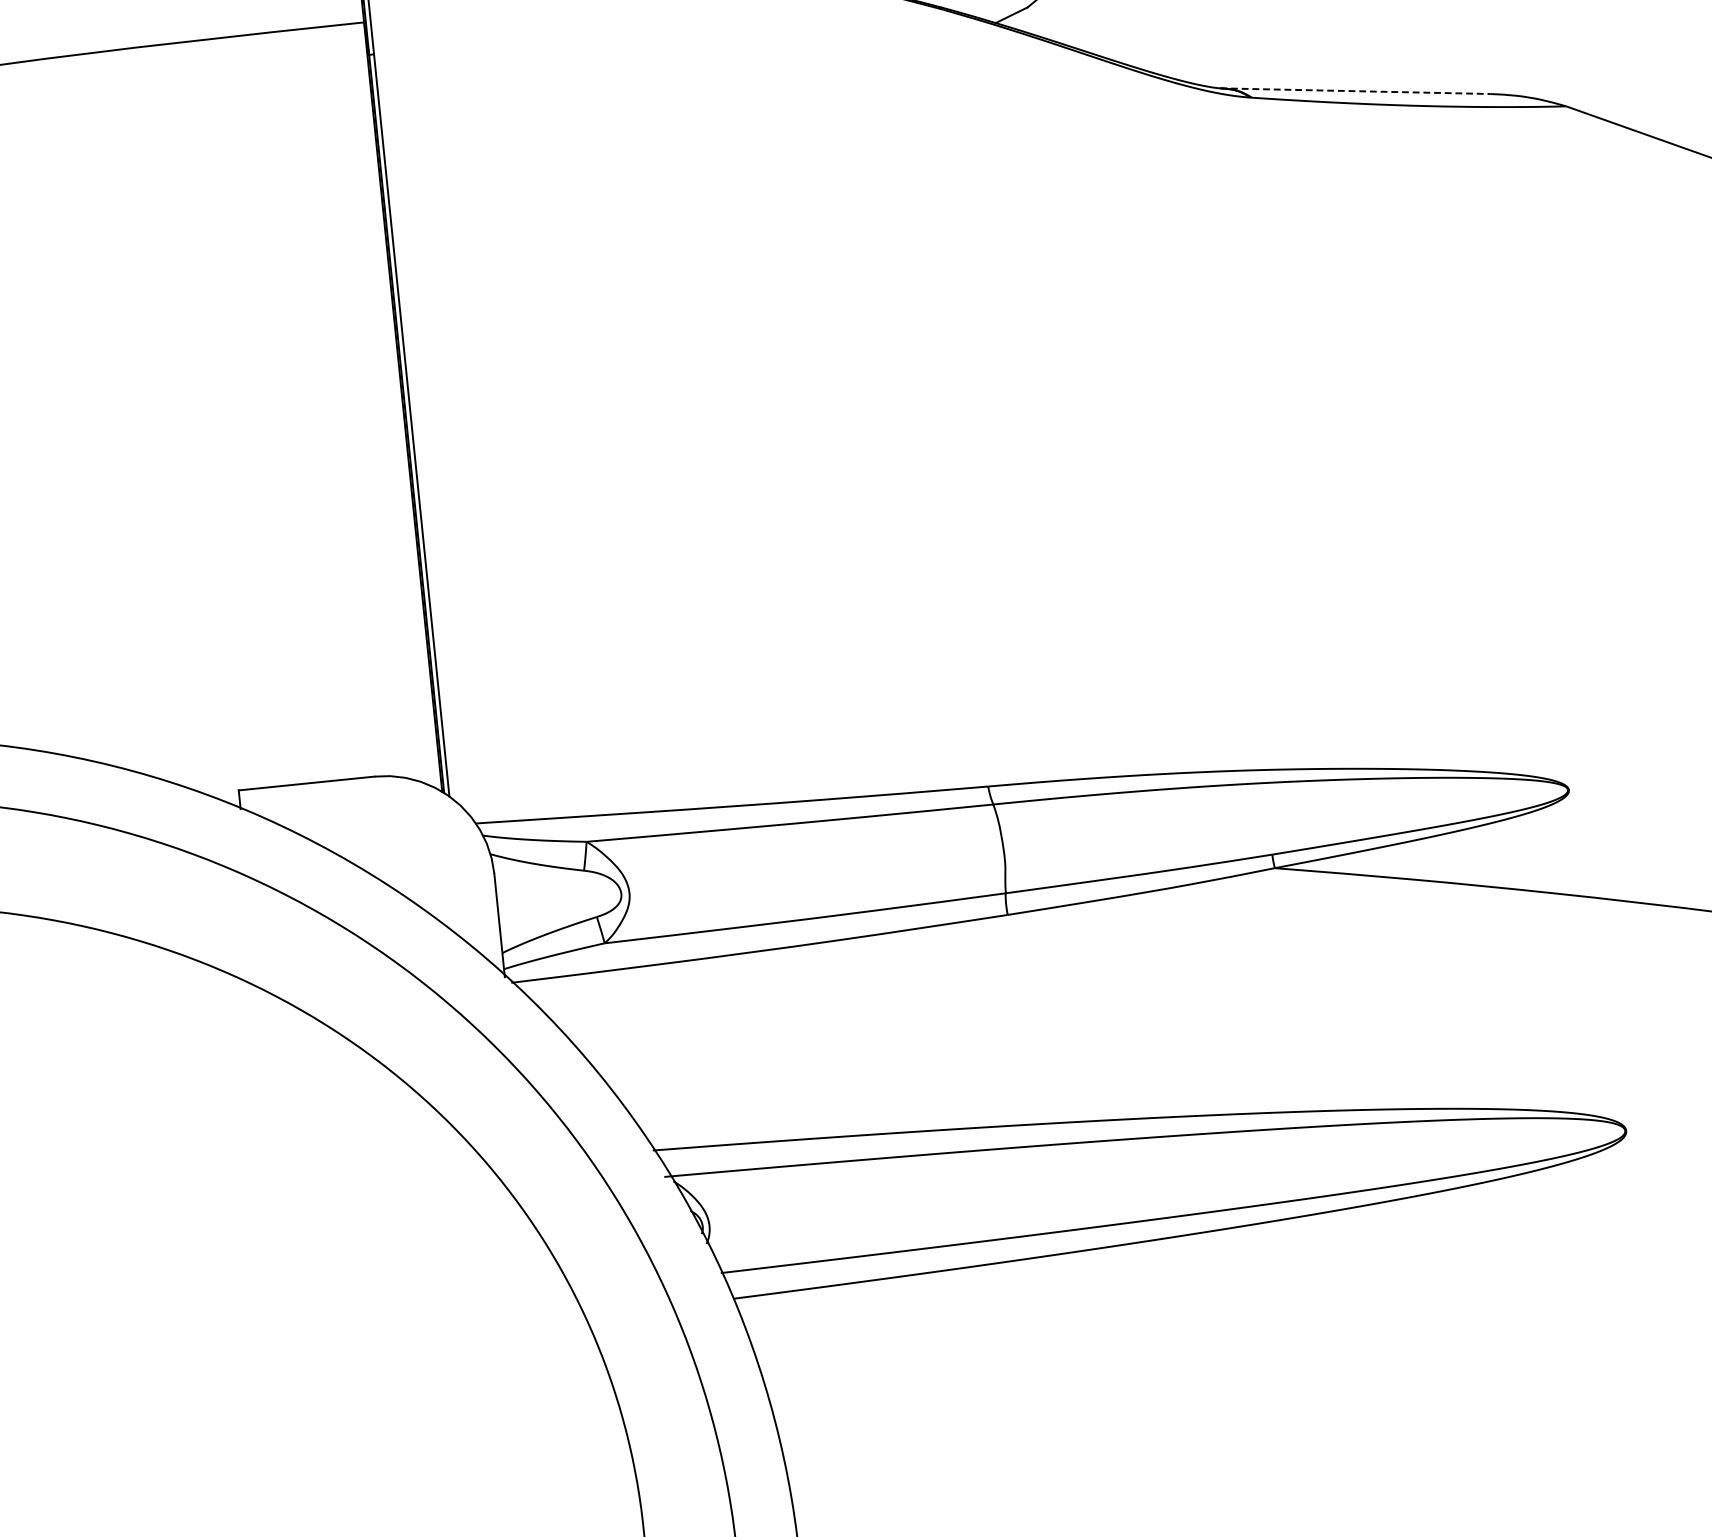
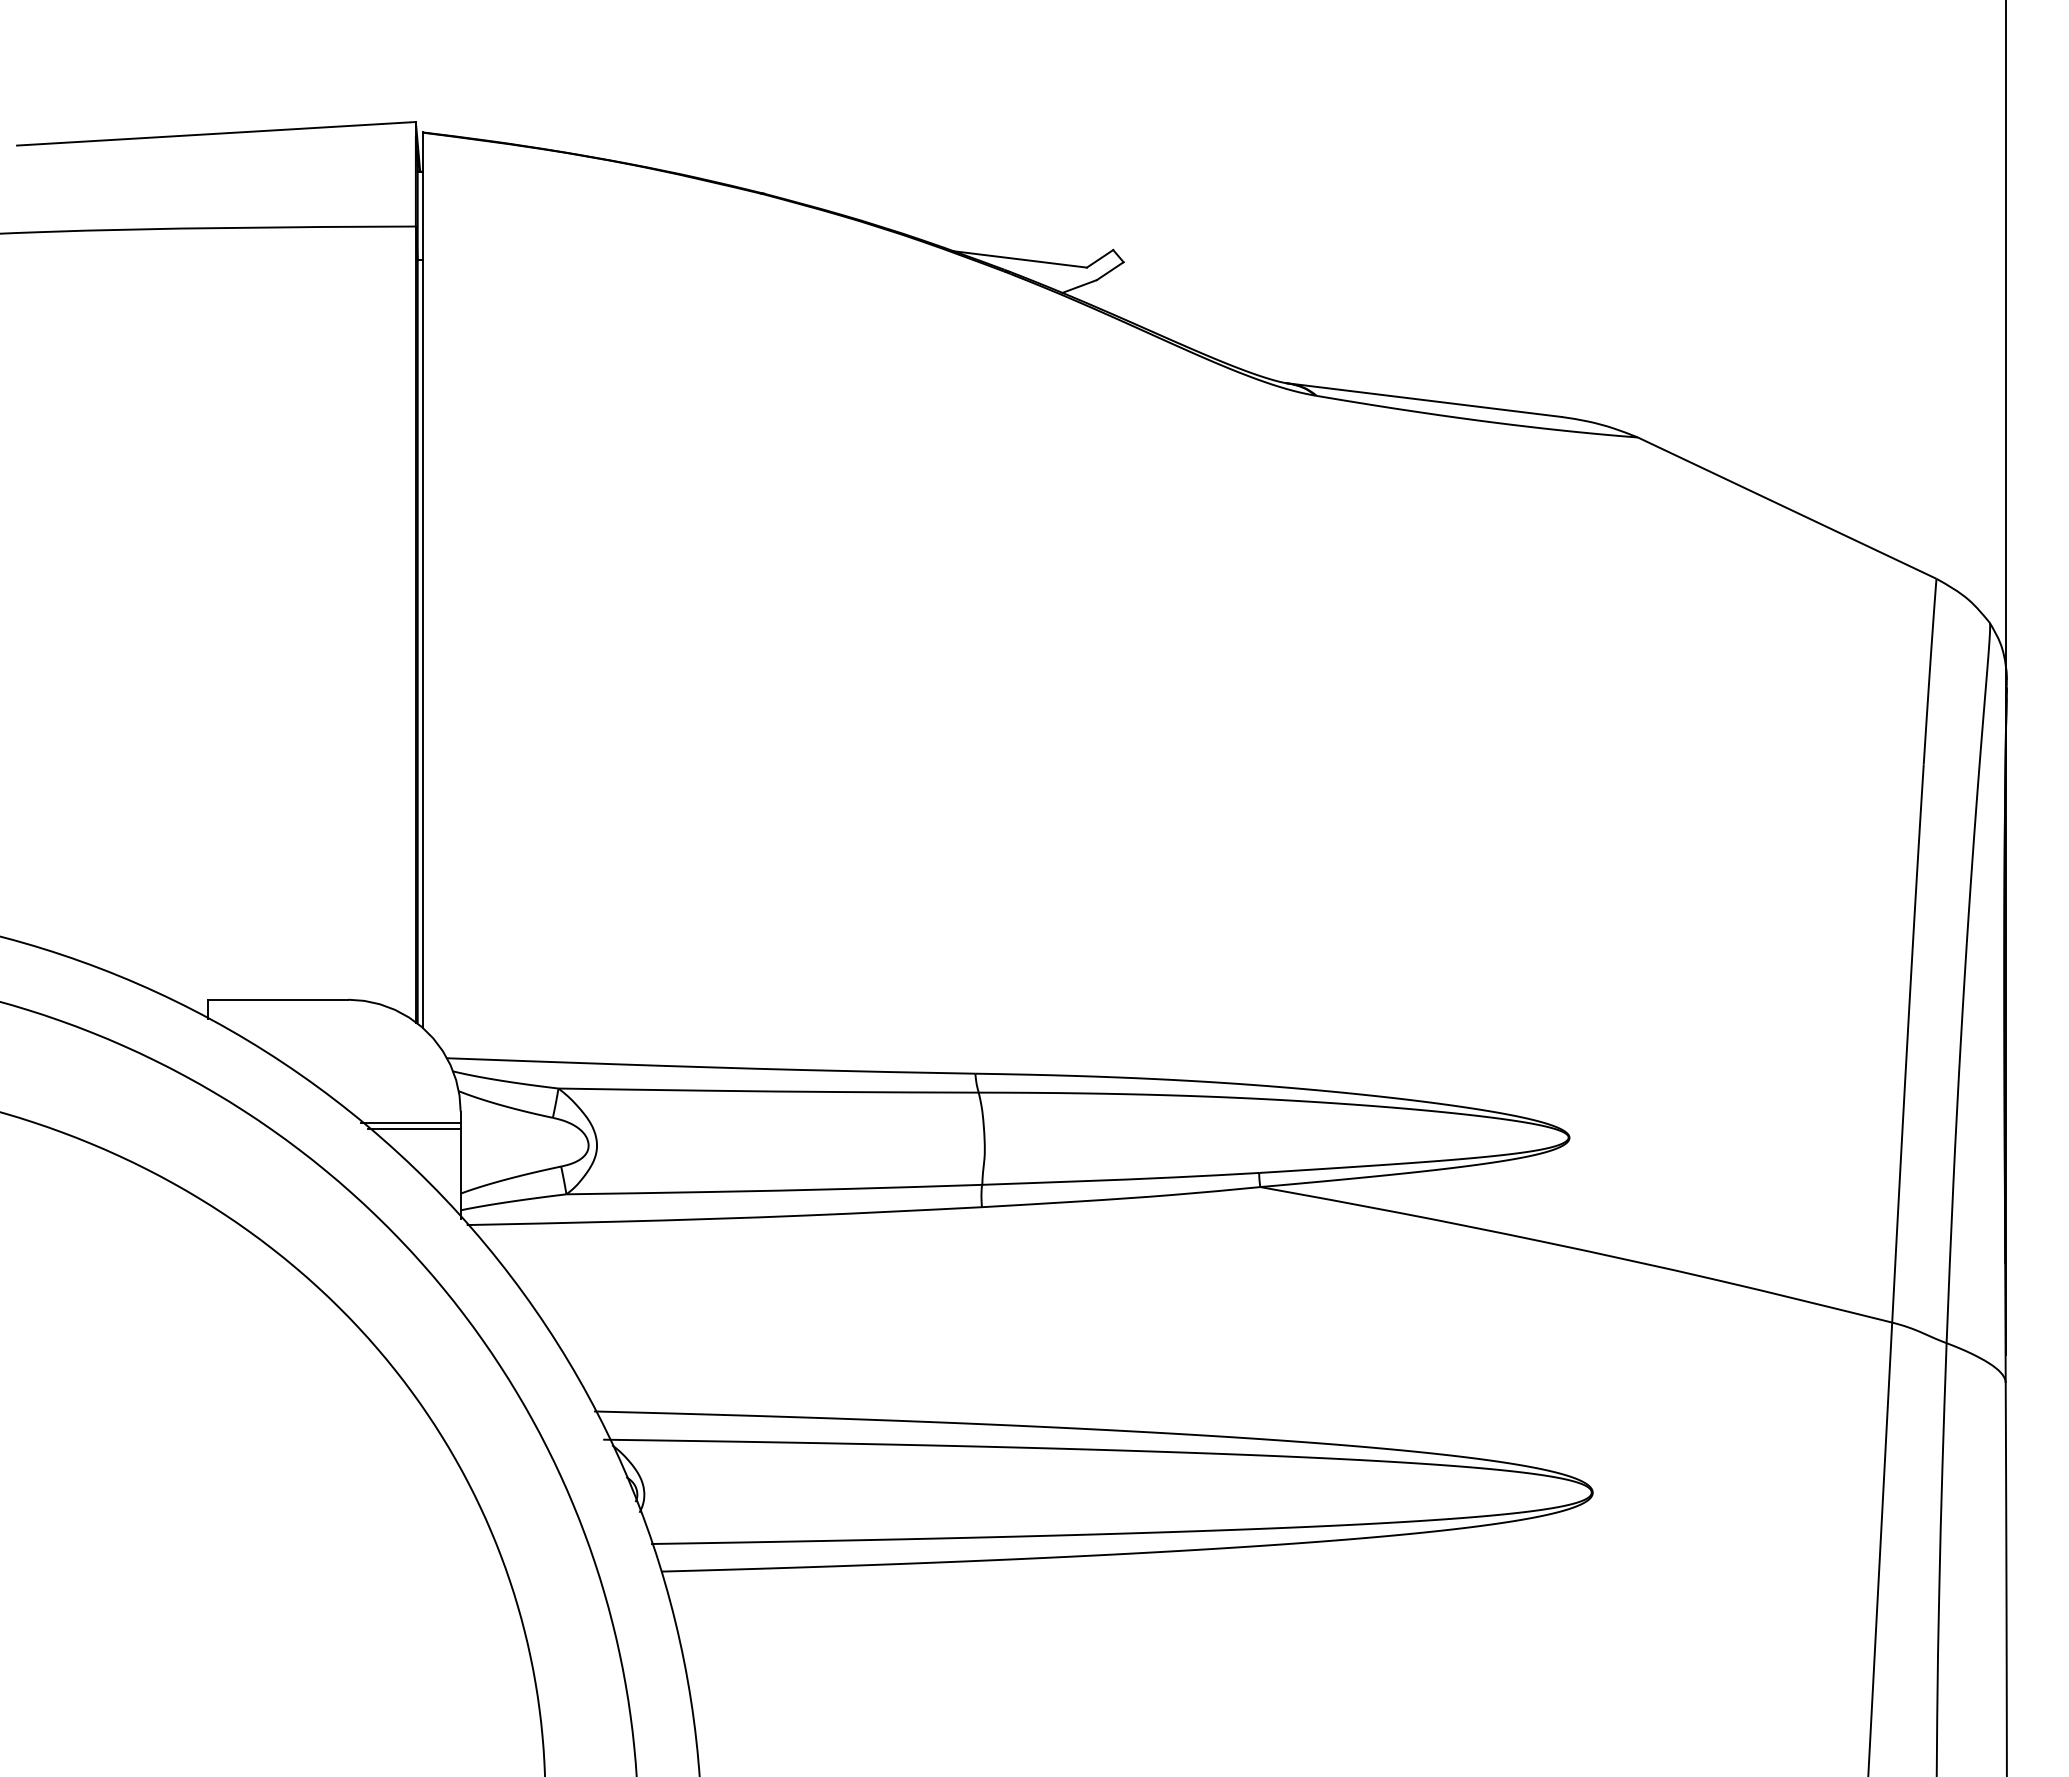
line: (1356, 91) -> (1424, 400), dashed -> solid
line: (446, 889) -> (410, 1122), added
line: (450, 894) -> (413, 1128), added

